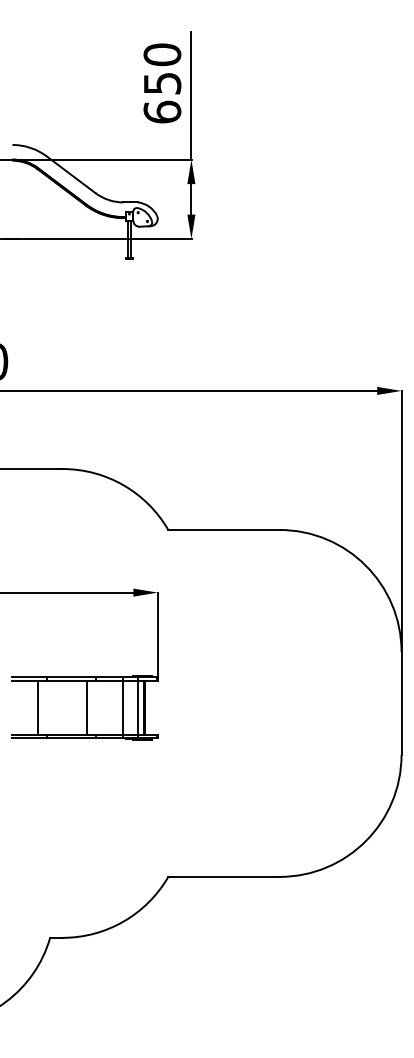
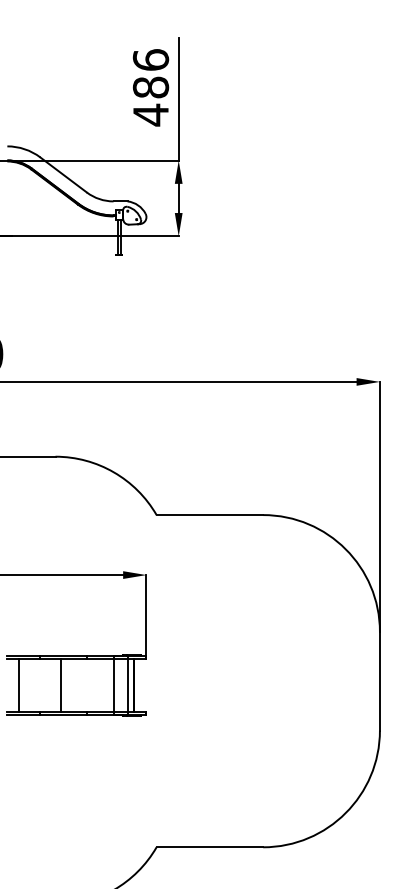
text: (162, 83) -> (151, 87), 650 -> 486
line: (38, 707) -> (19, 685), moved
line: (86, 707) -> (61, 685), moved

